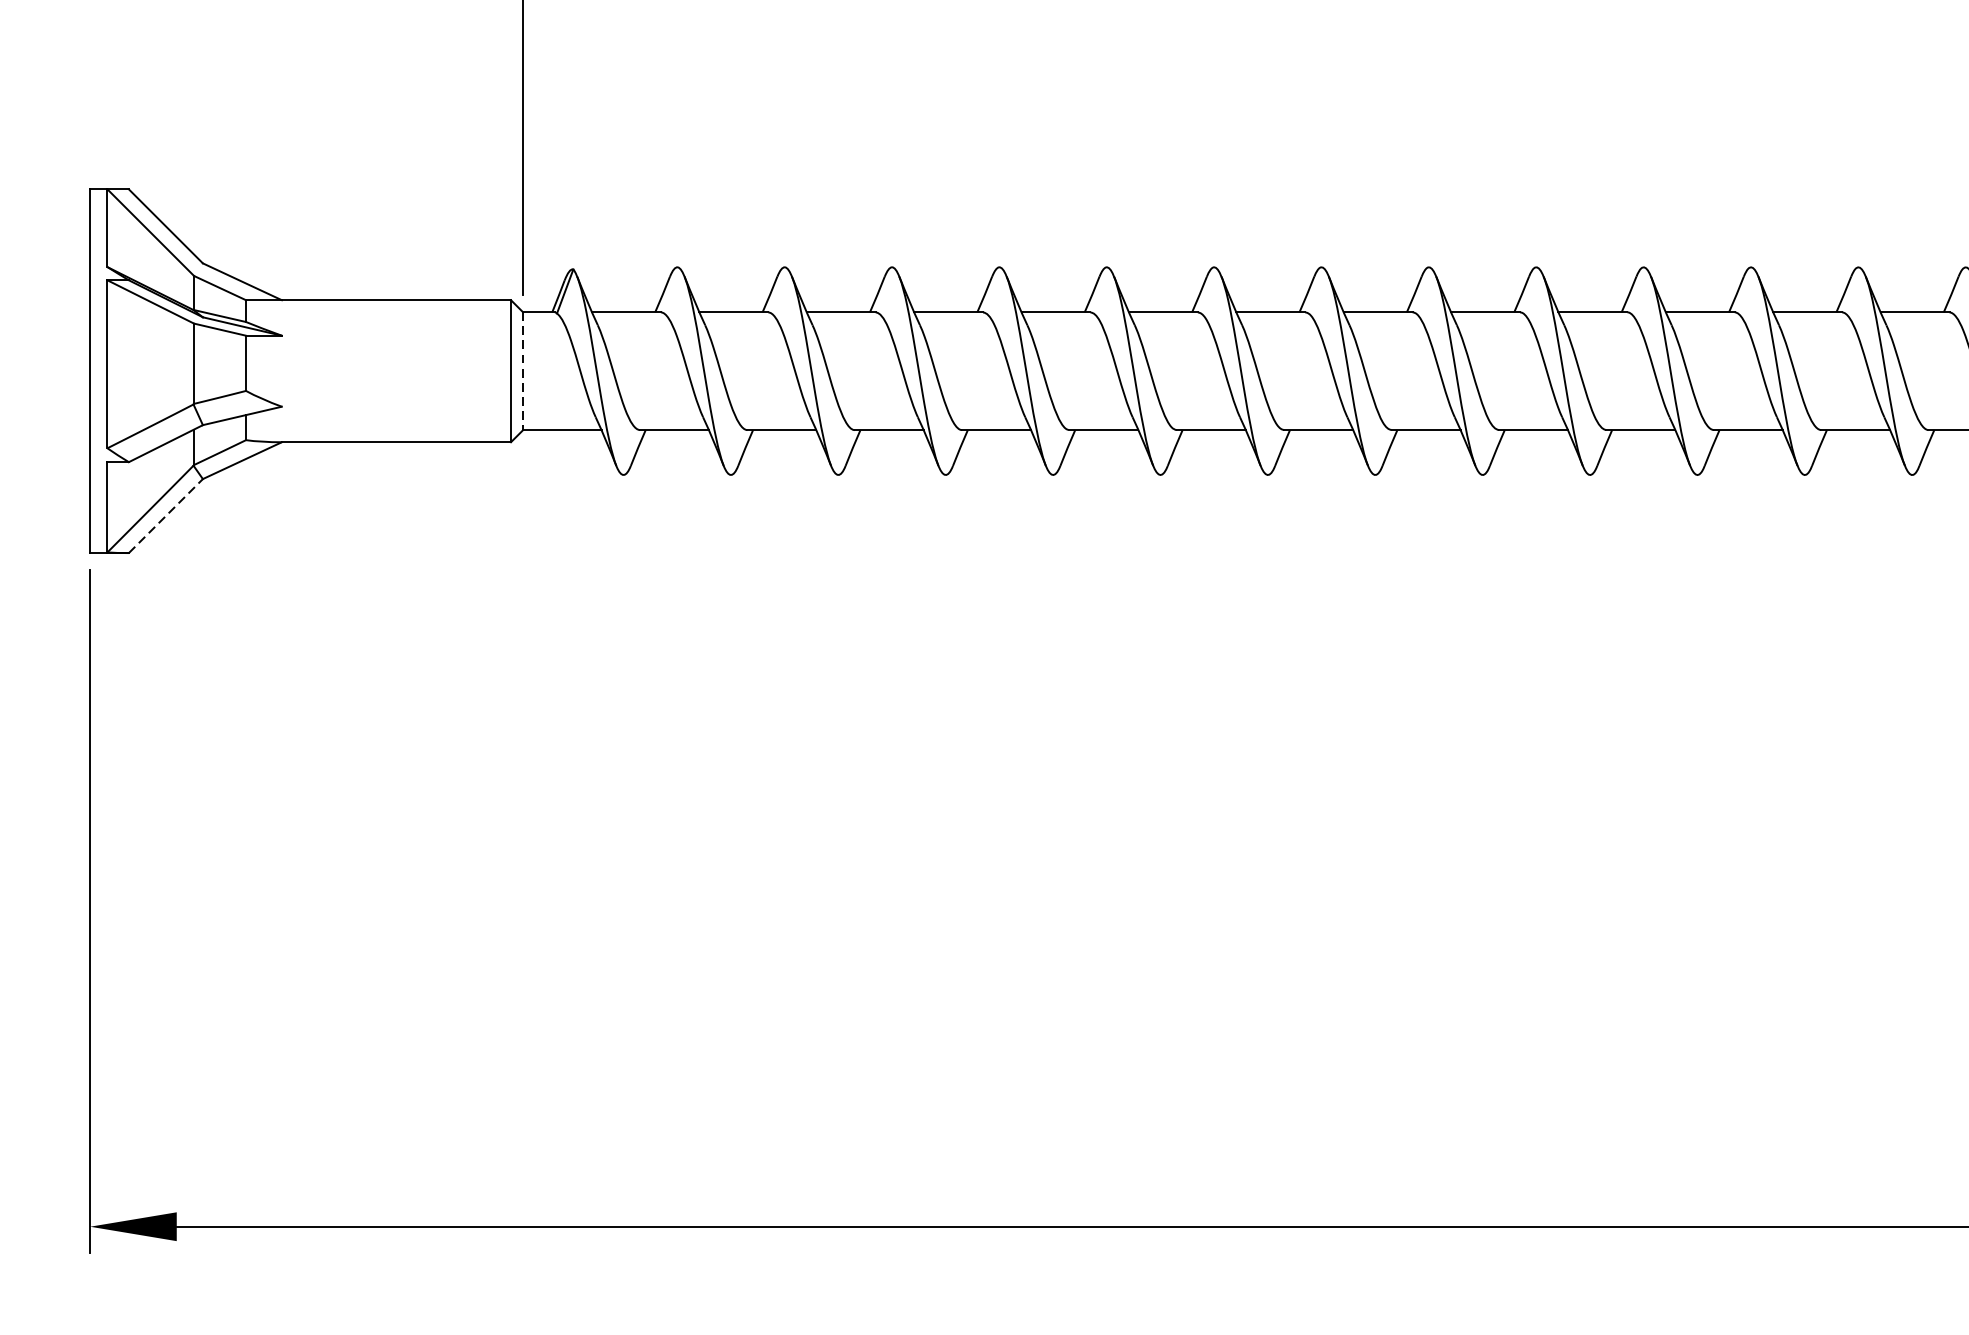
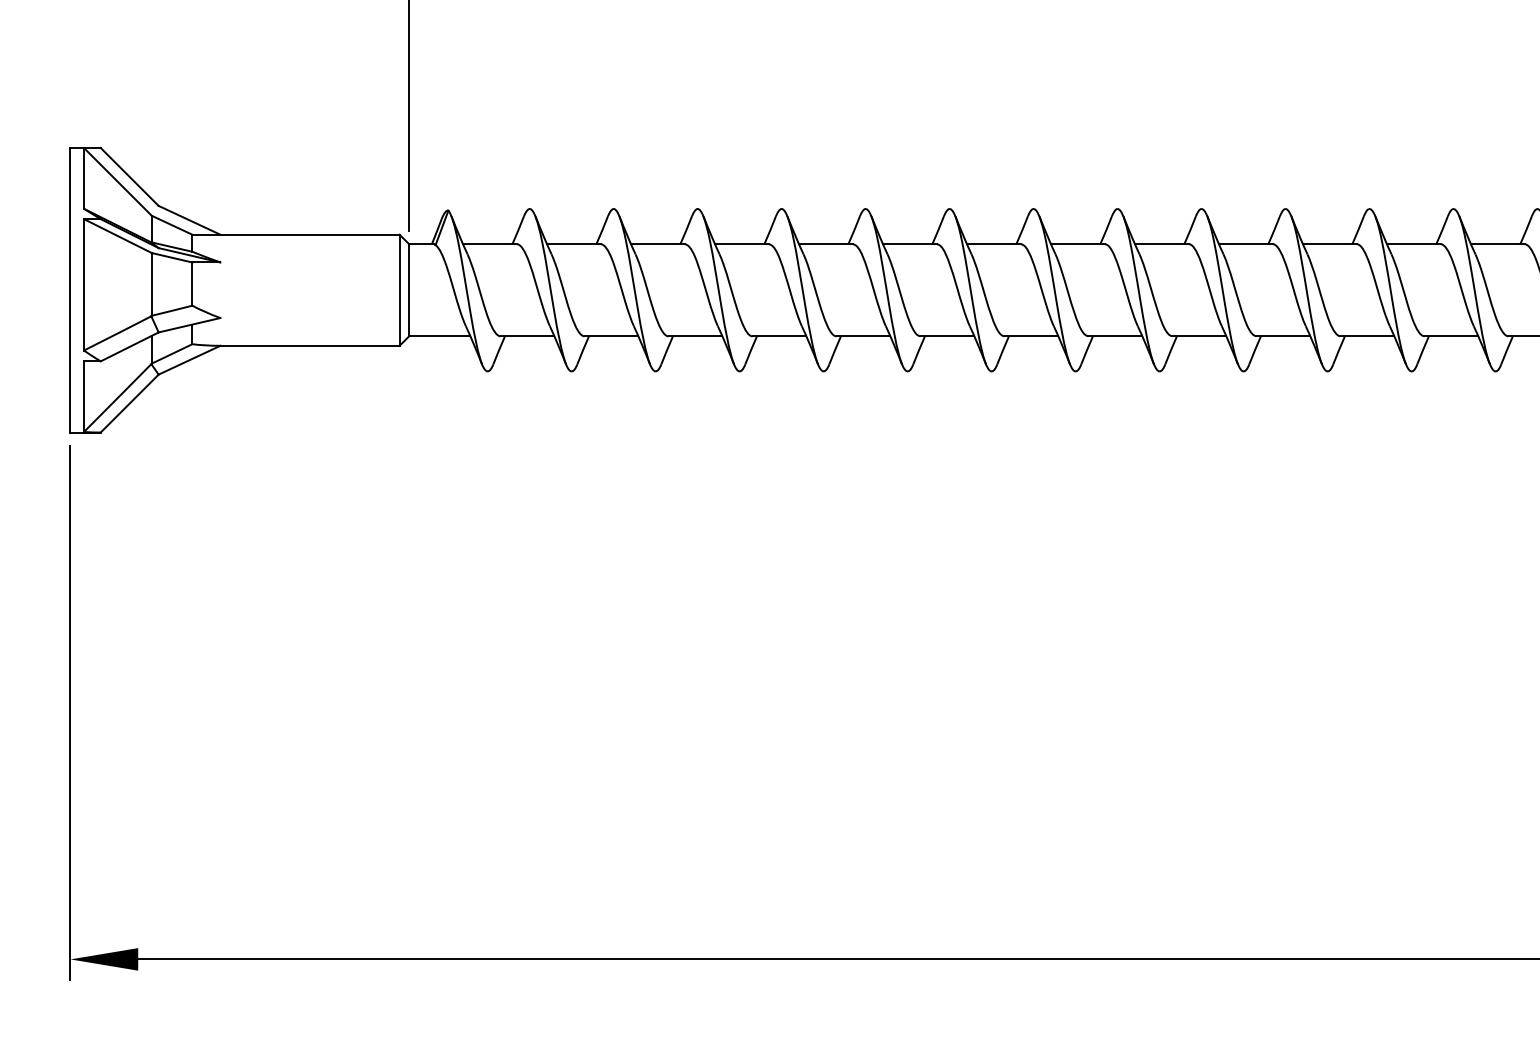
line: (523, 371) -> (409, 290), dashed -> solid
line: (165, 515) -> (129, 403), dashed -> solid

